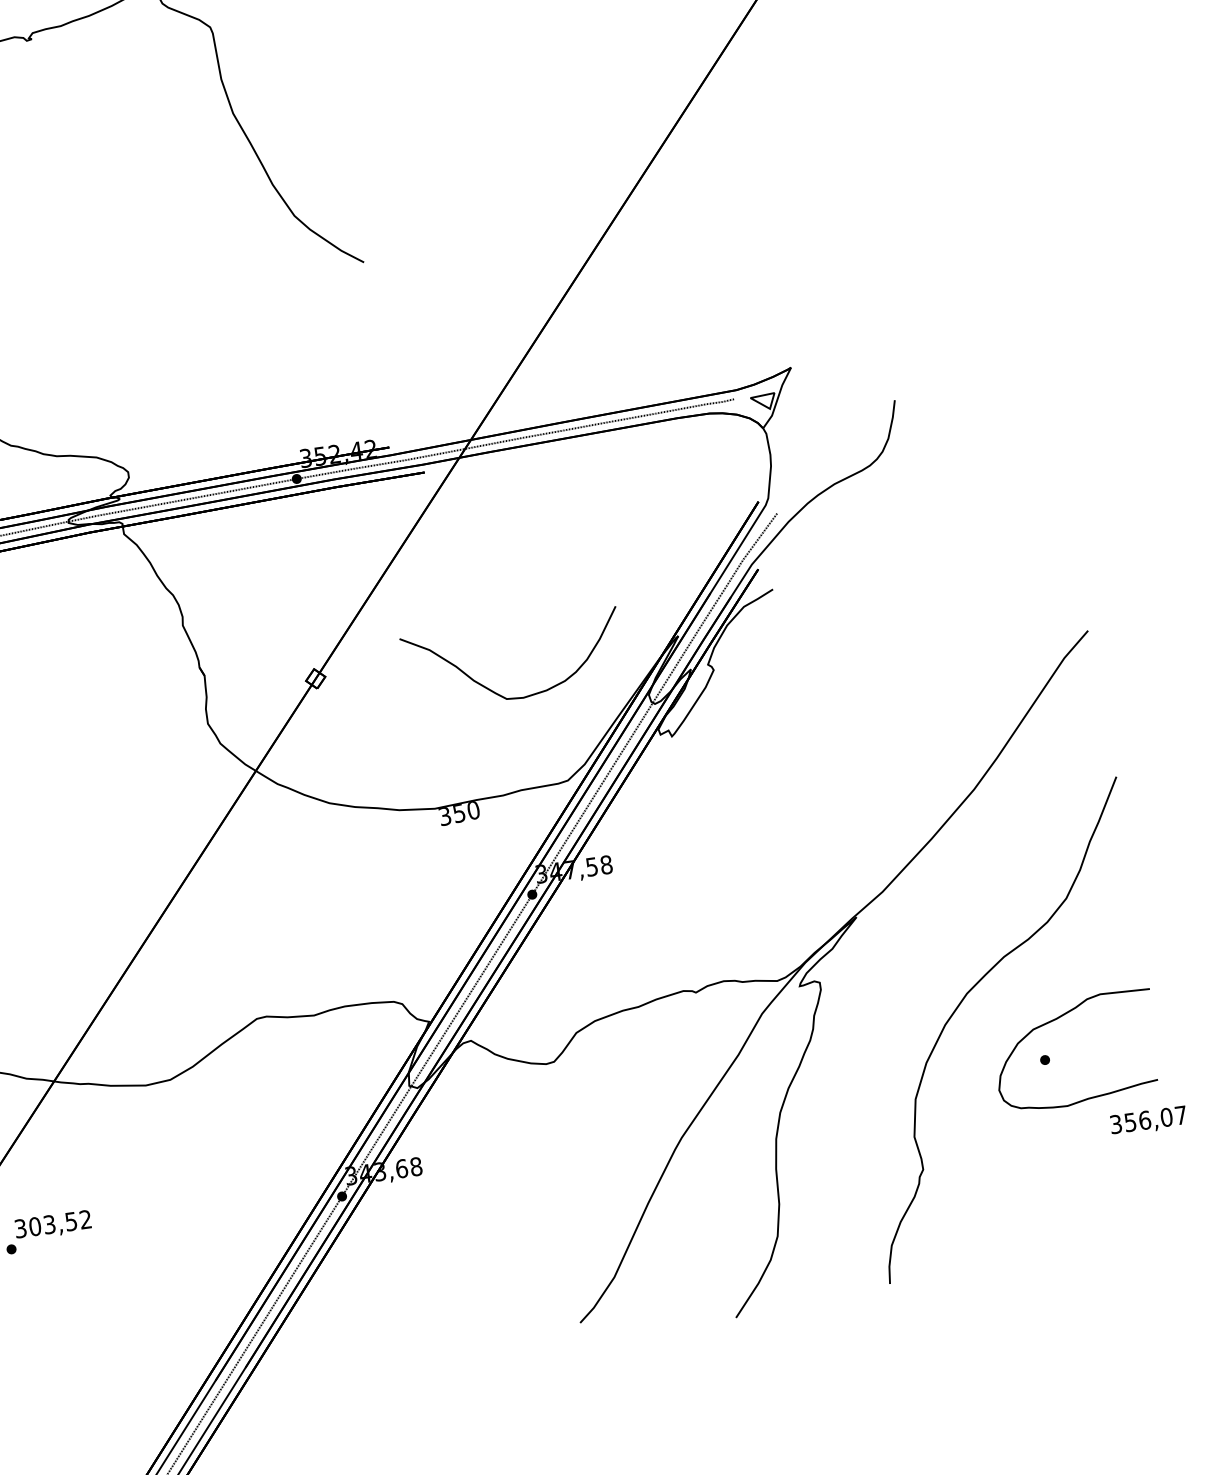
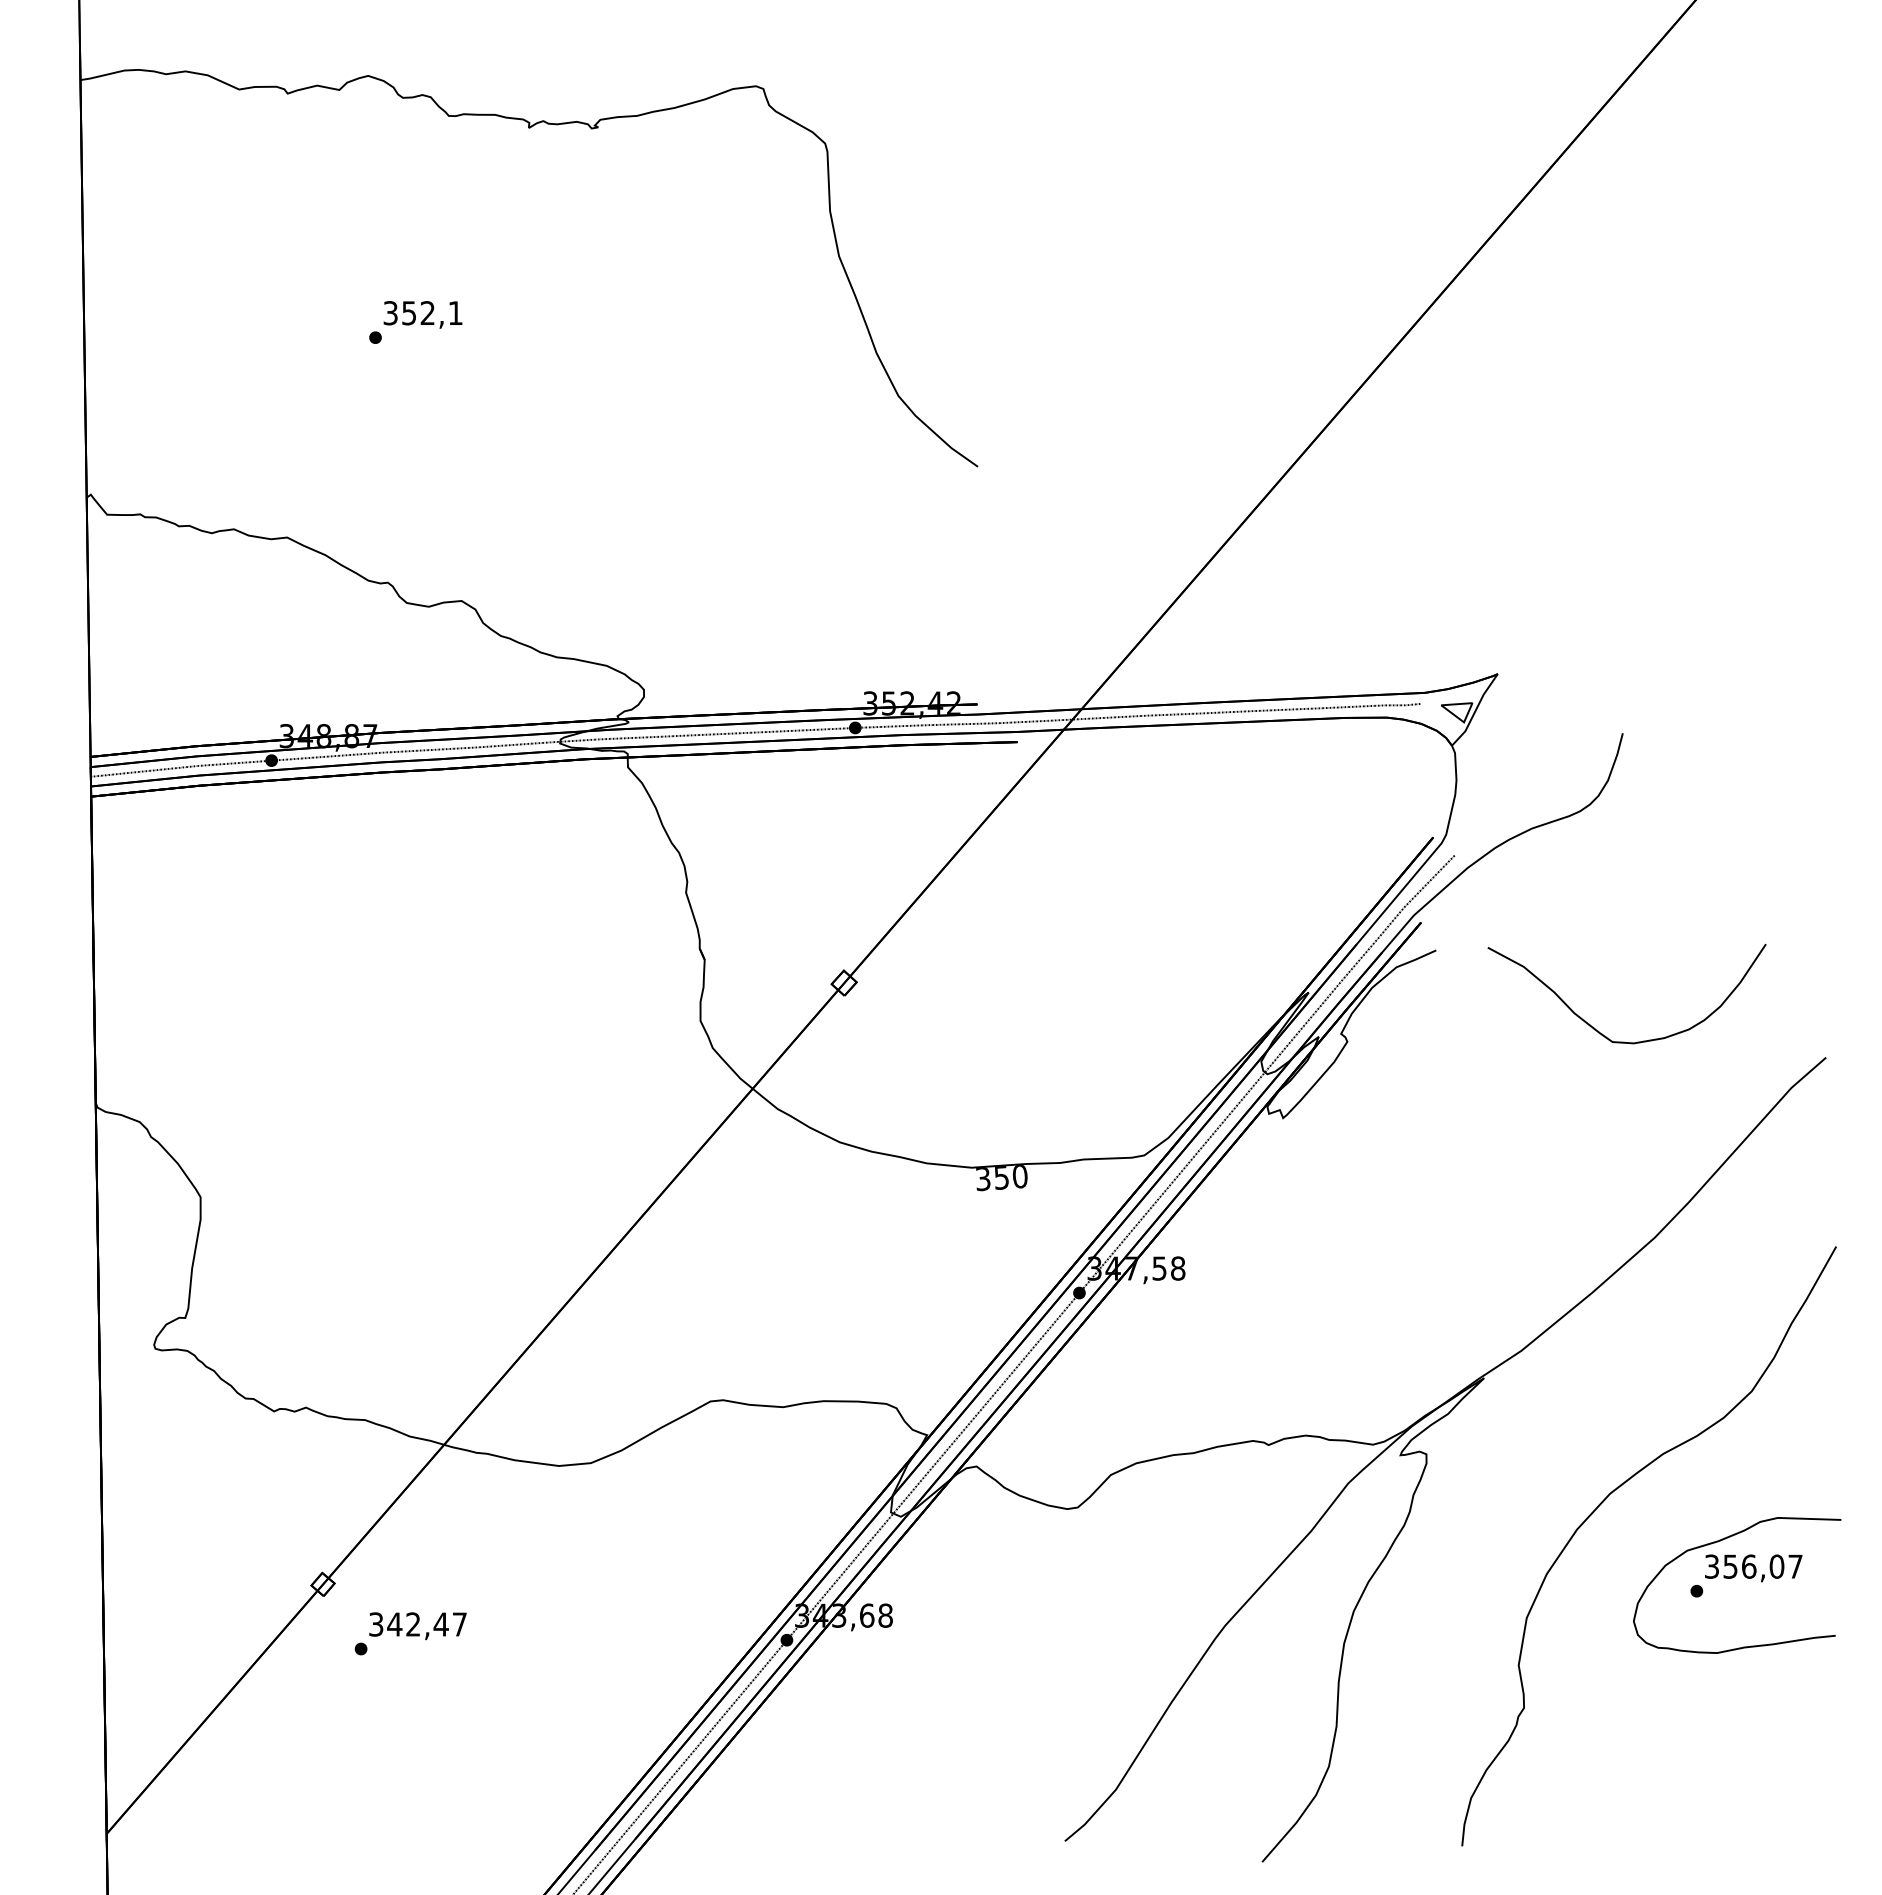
curve: (494, 691) -> (1598, 1030), moved
text: (1148, 1121) -> (1753, 1568), moved
text: (59, 1223) -> (426, 1624), 303,52 -> 342,47

